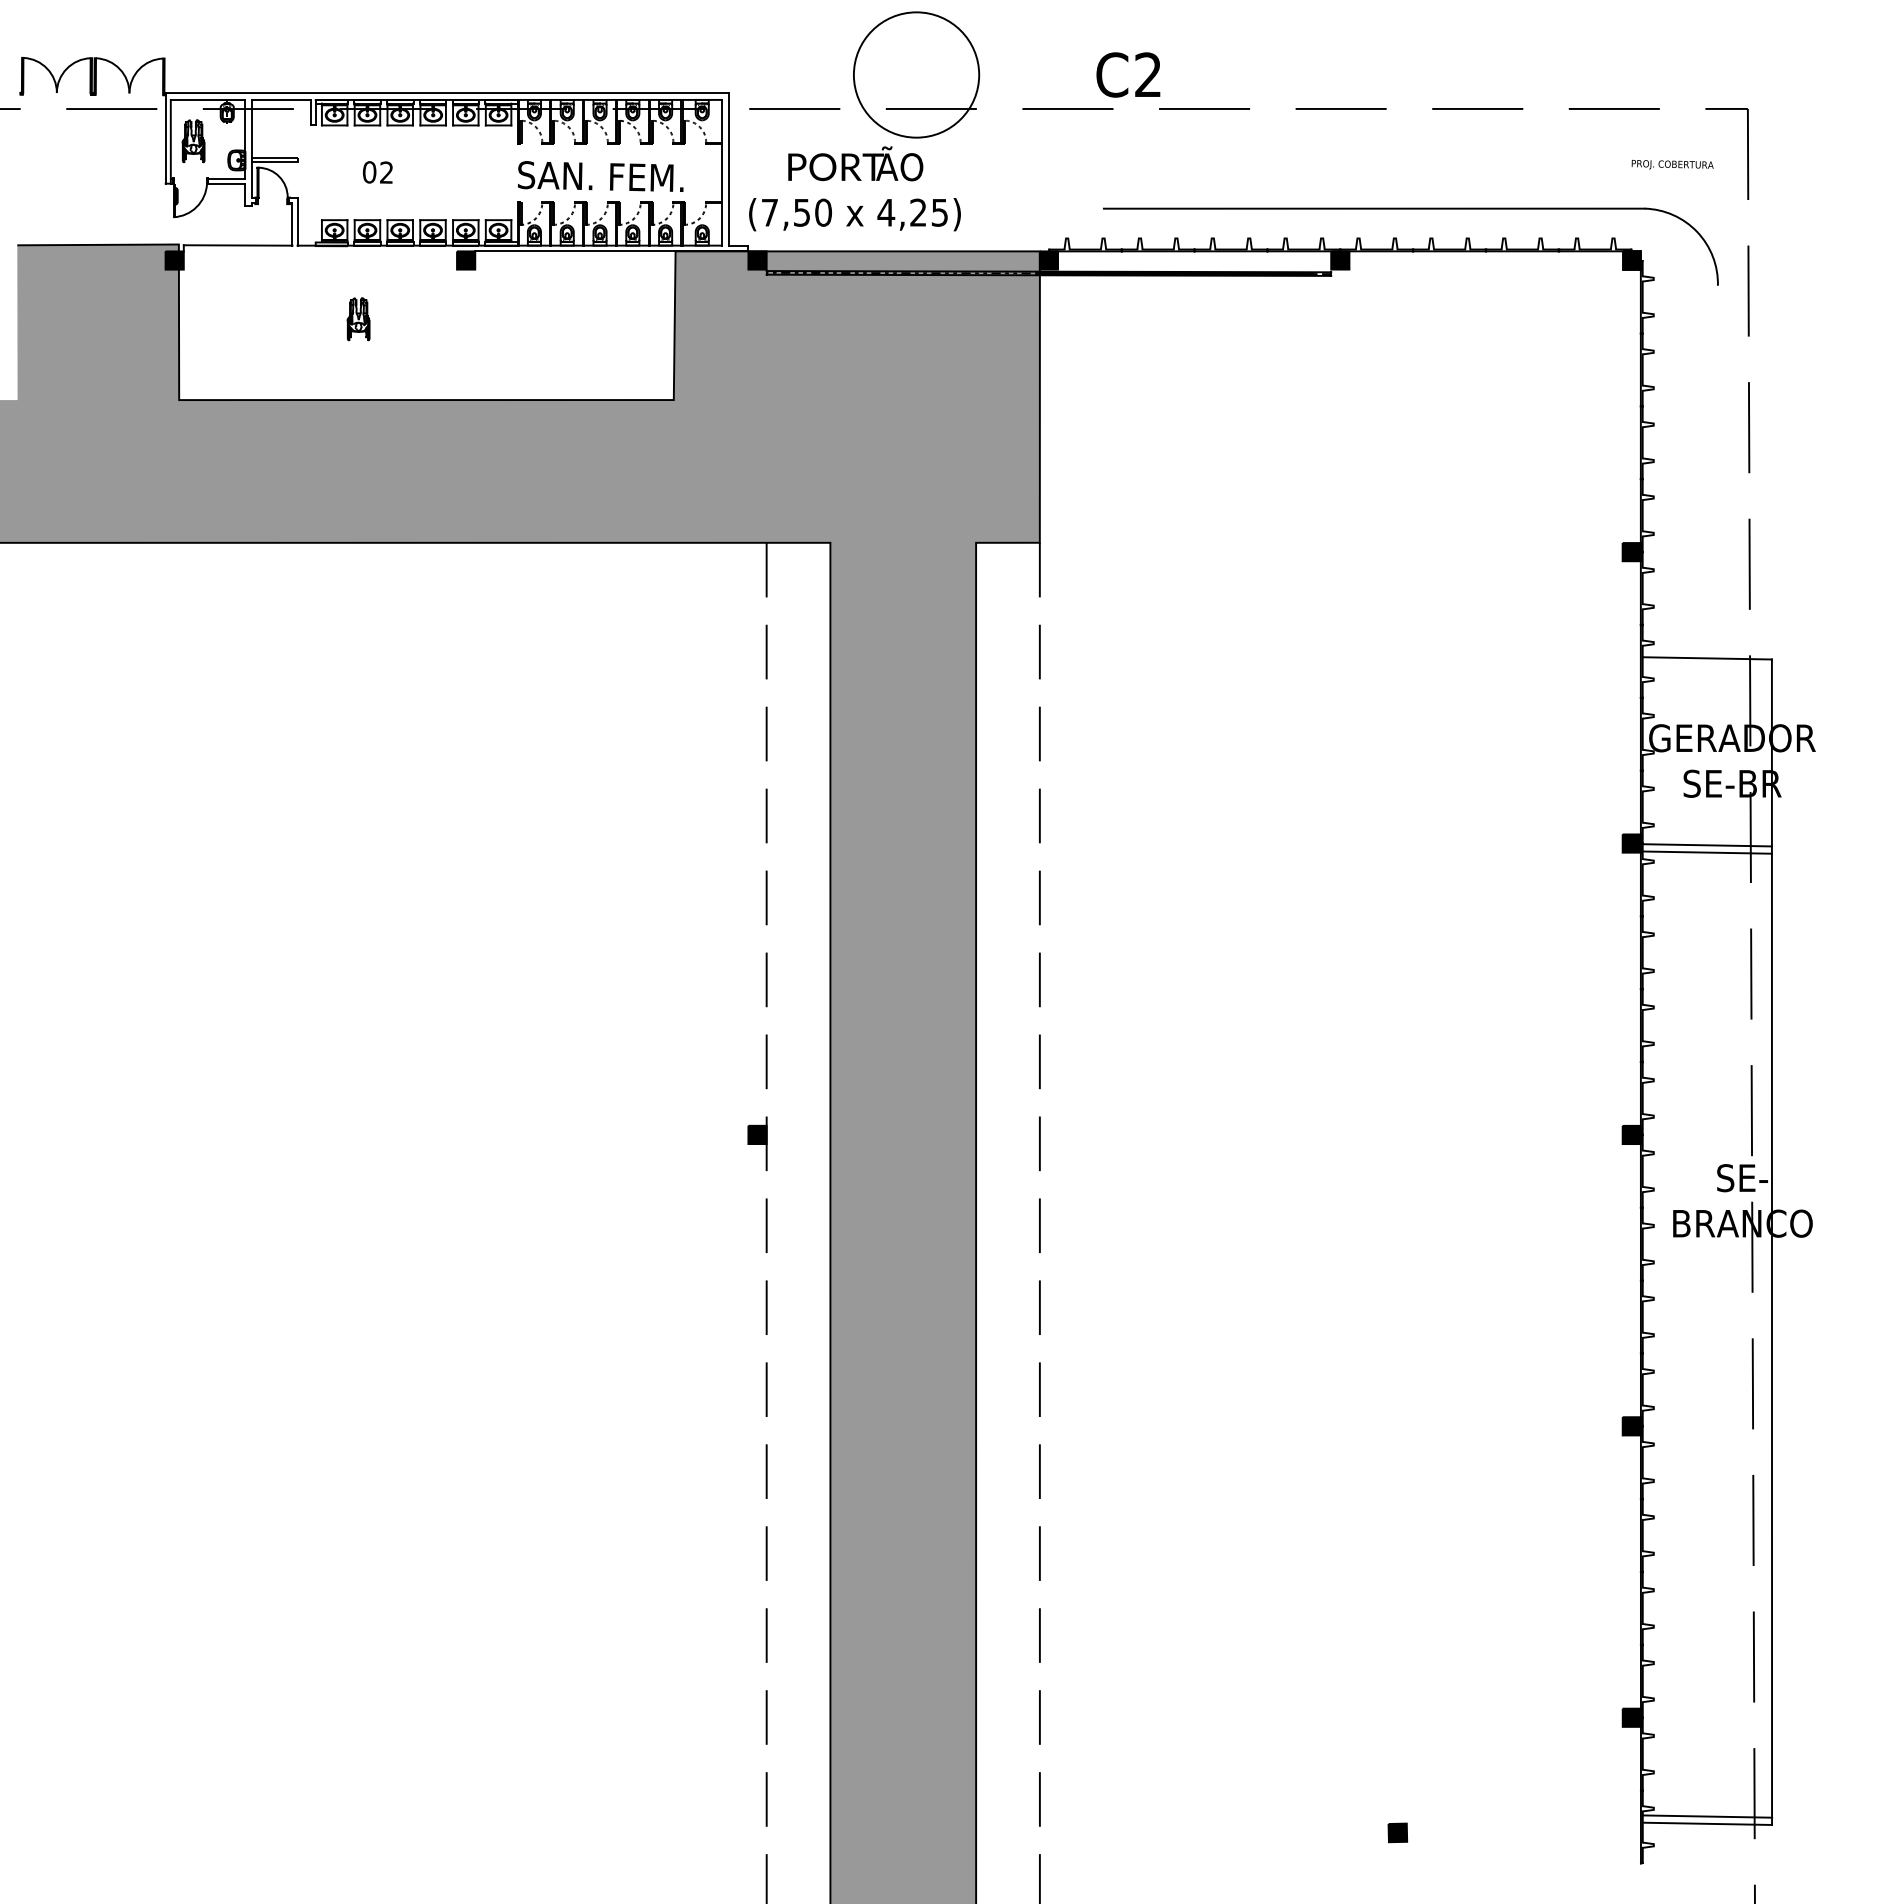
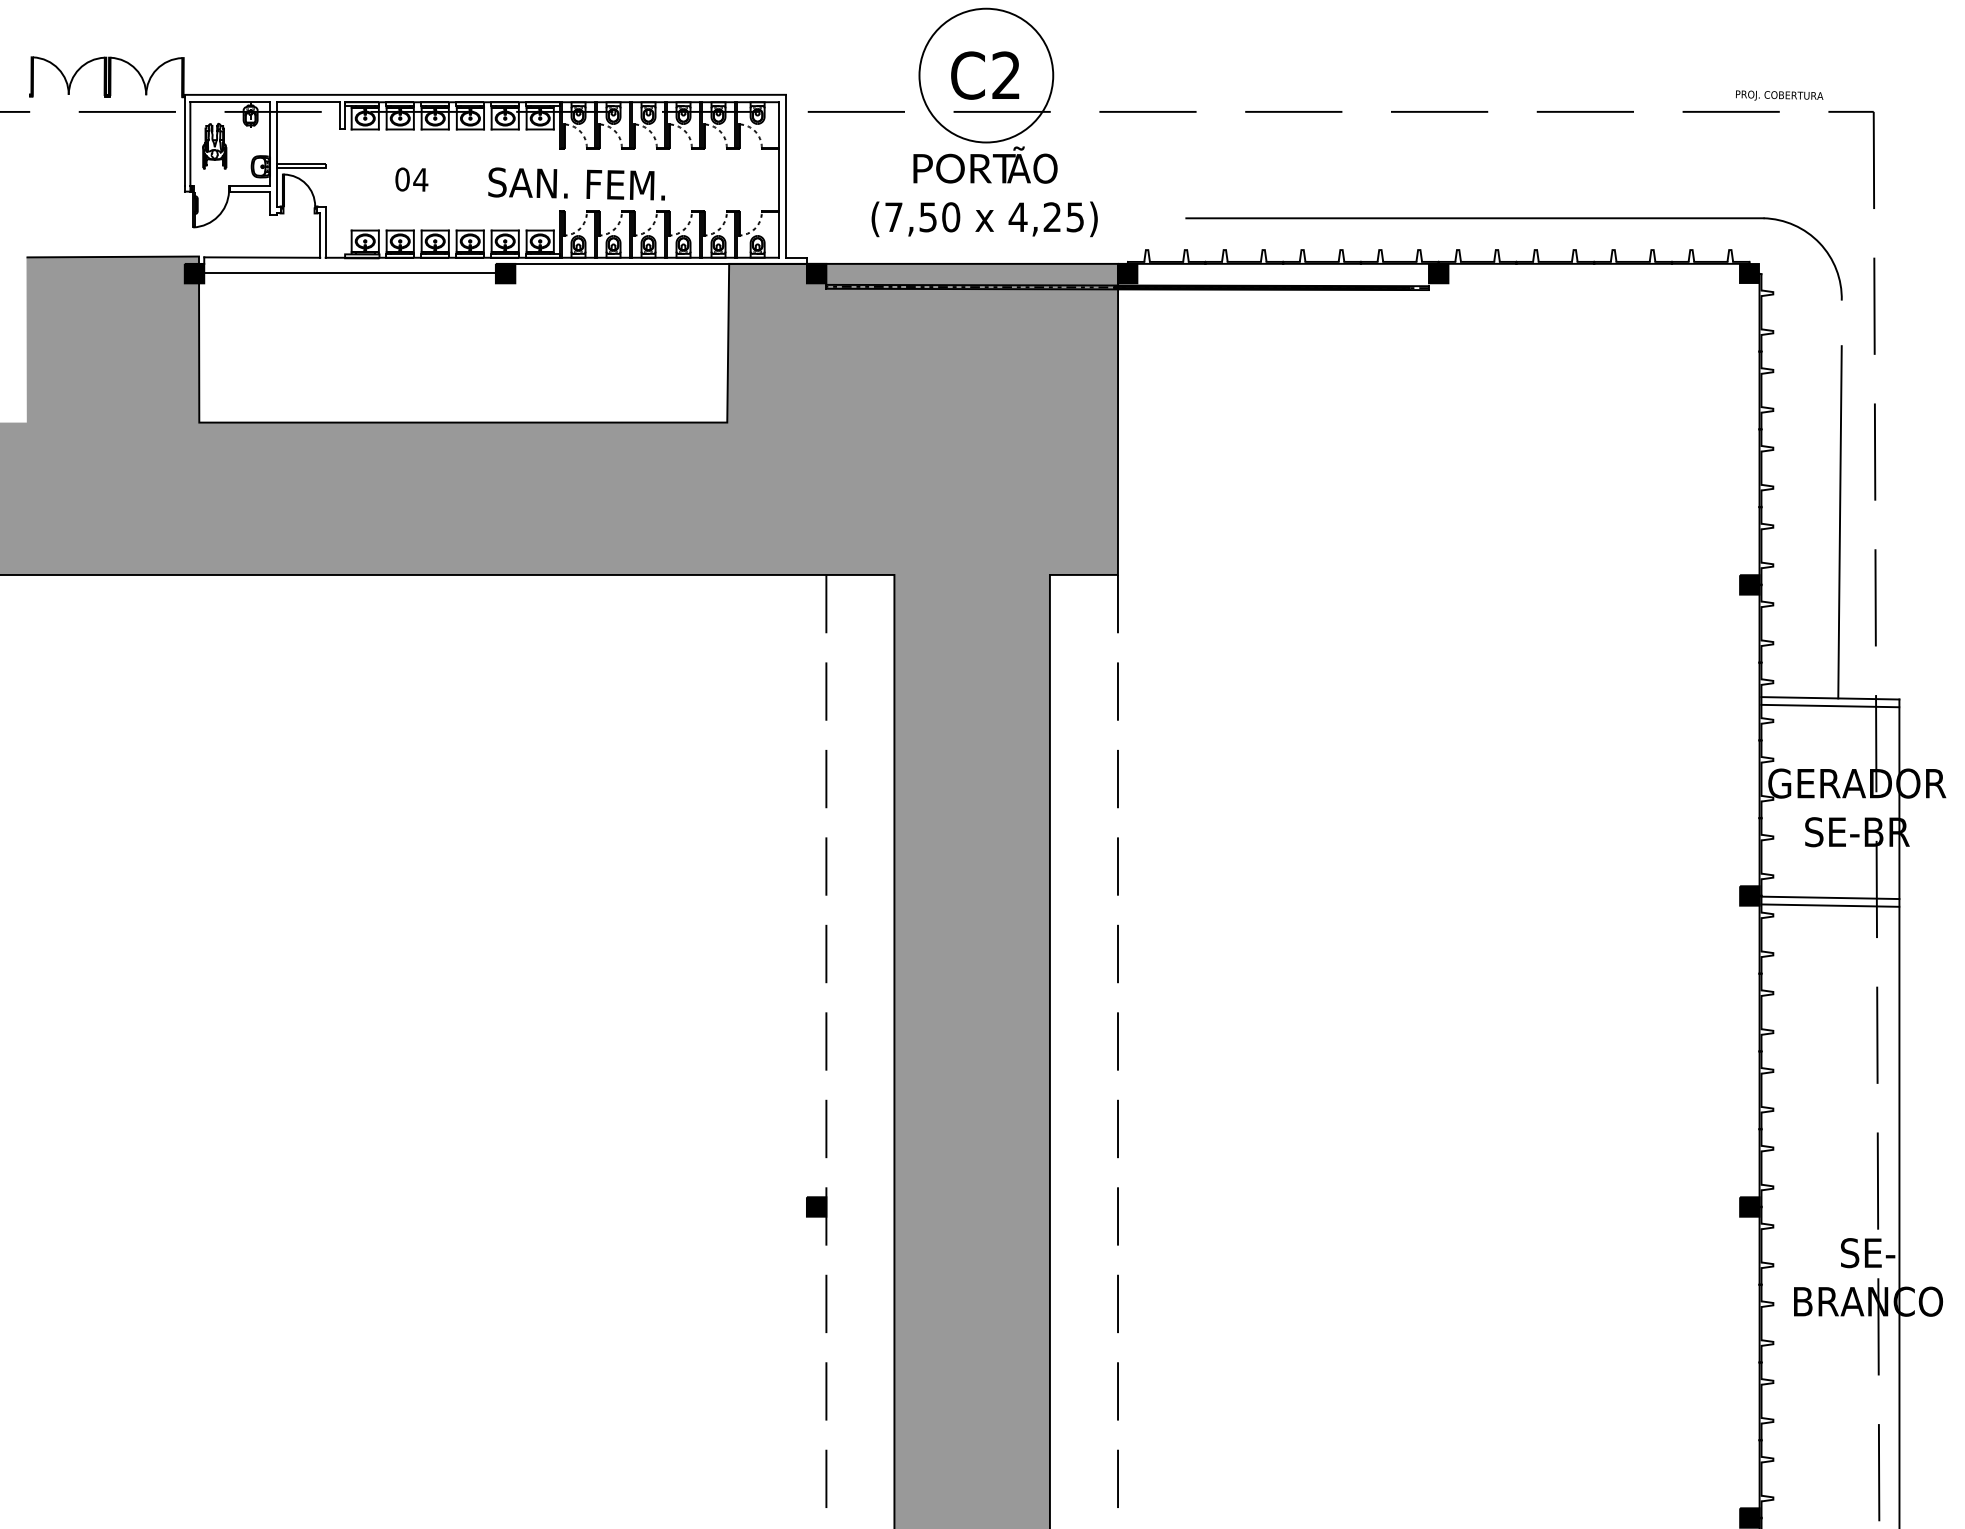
text: (1128, 74) -> (985, 75), moved
text: (1672, 164) -> (1779, 95), moved
text: (386, 172) -> (420, 179), 02 -> 04
text: (600, 176) -> (576, 183), moved
text: (854, 188) -> (984, 191), moved
line: (320, 260) -> (350, 273), added
part: (358, 319) -> (390, 336), removed
line: (1715, 493) -> (1839, 522), added
line: (1706, 665) -> (1829, 705), added

